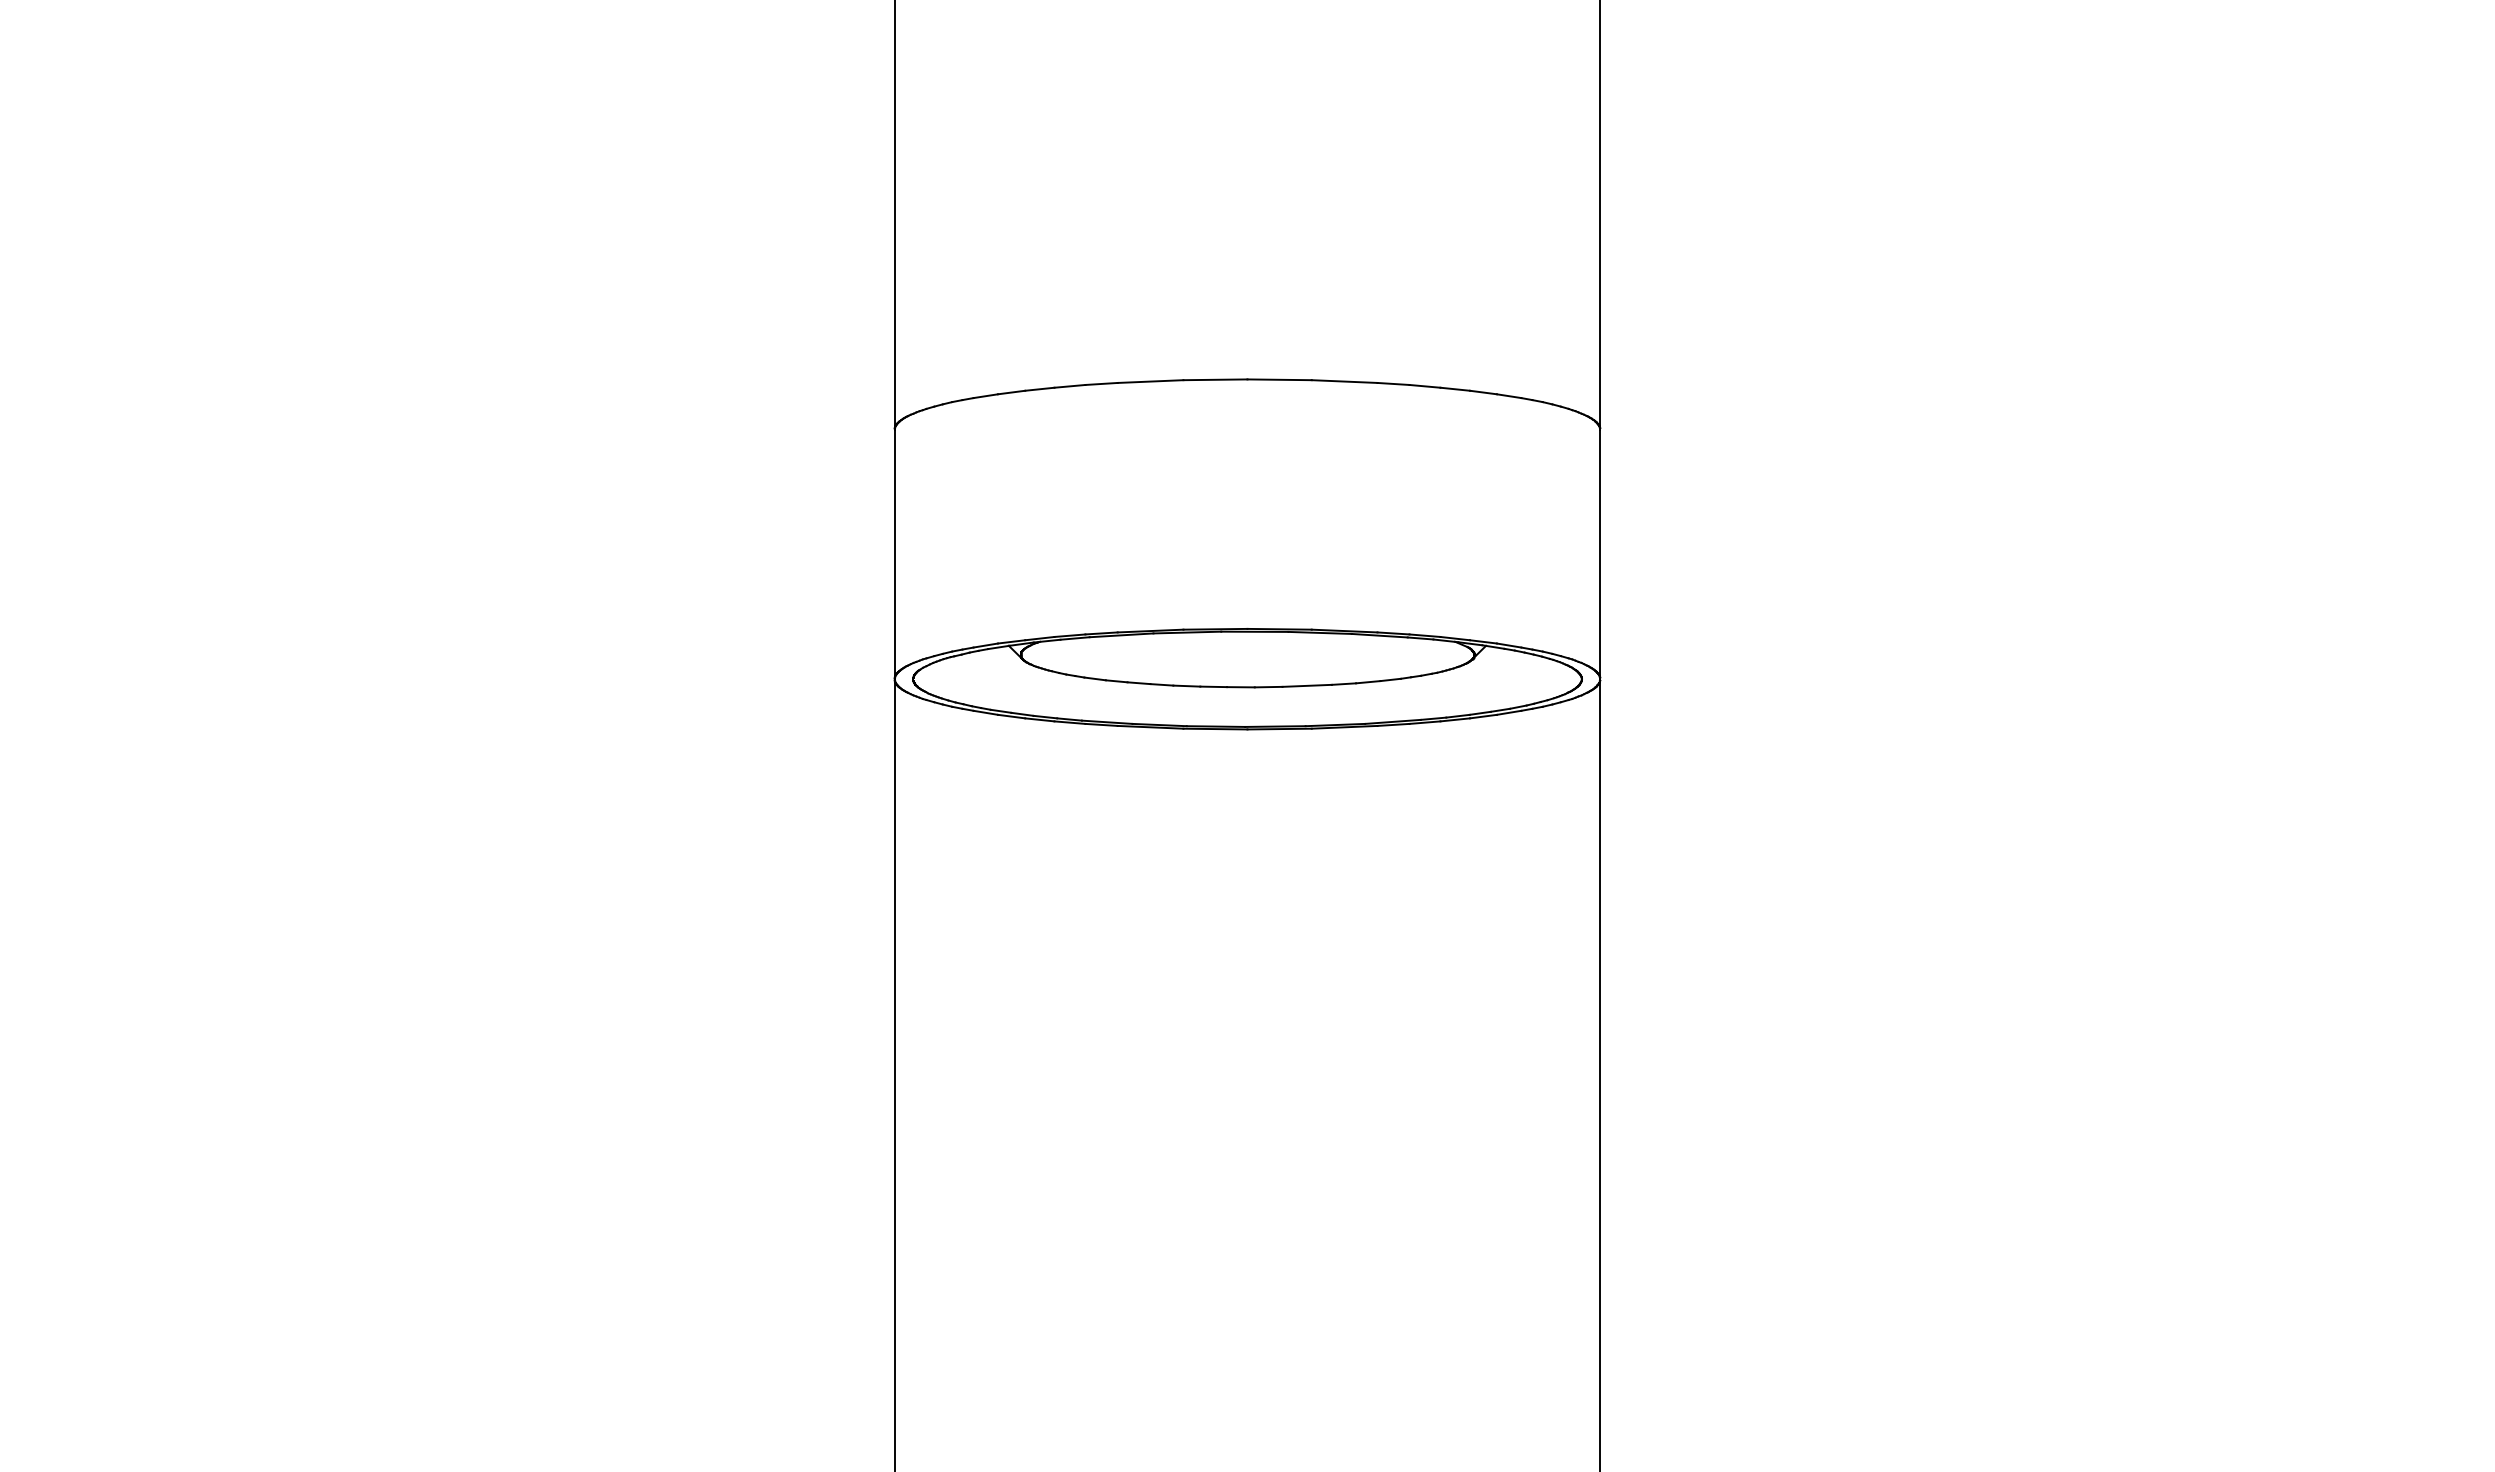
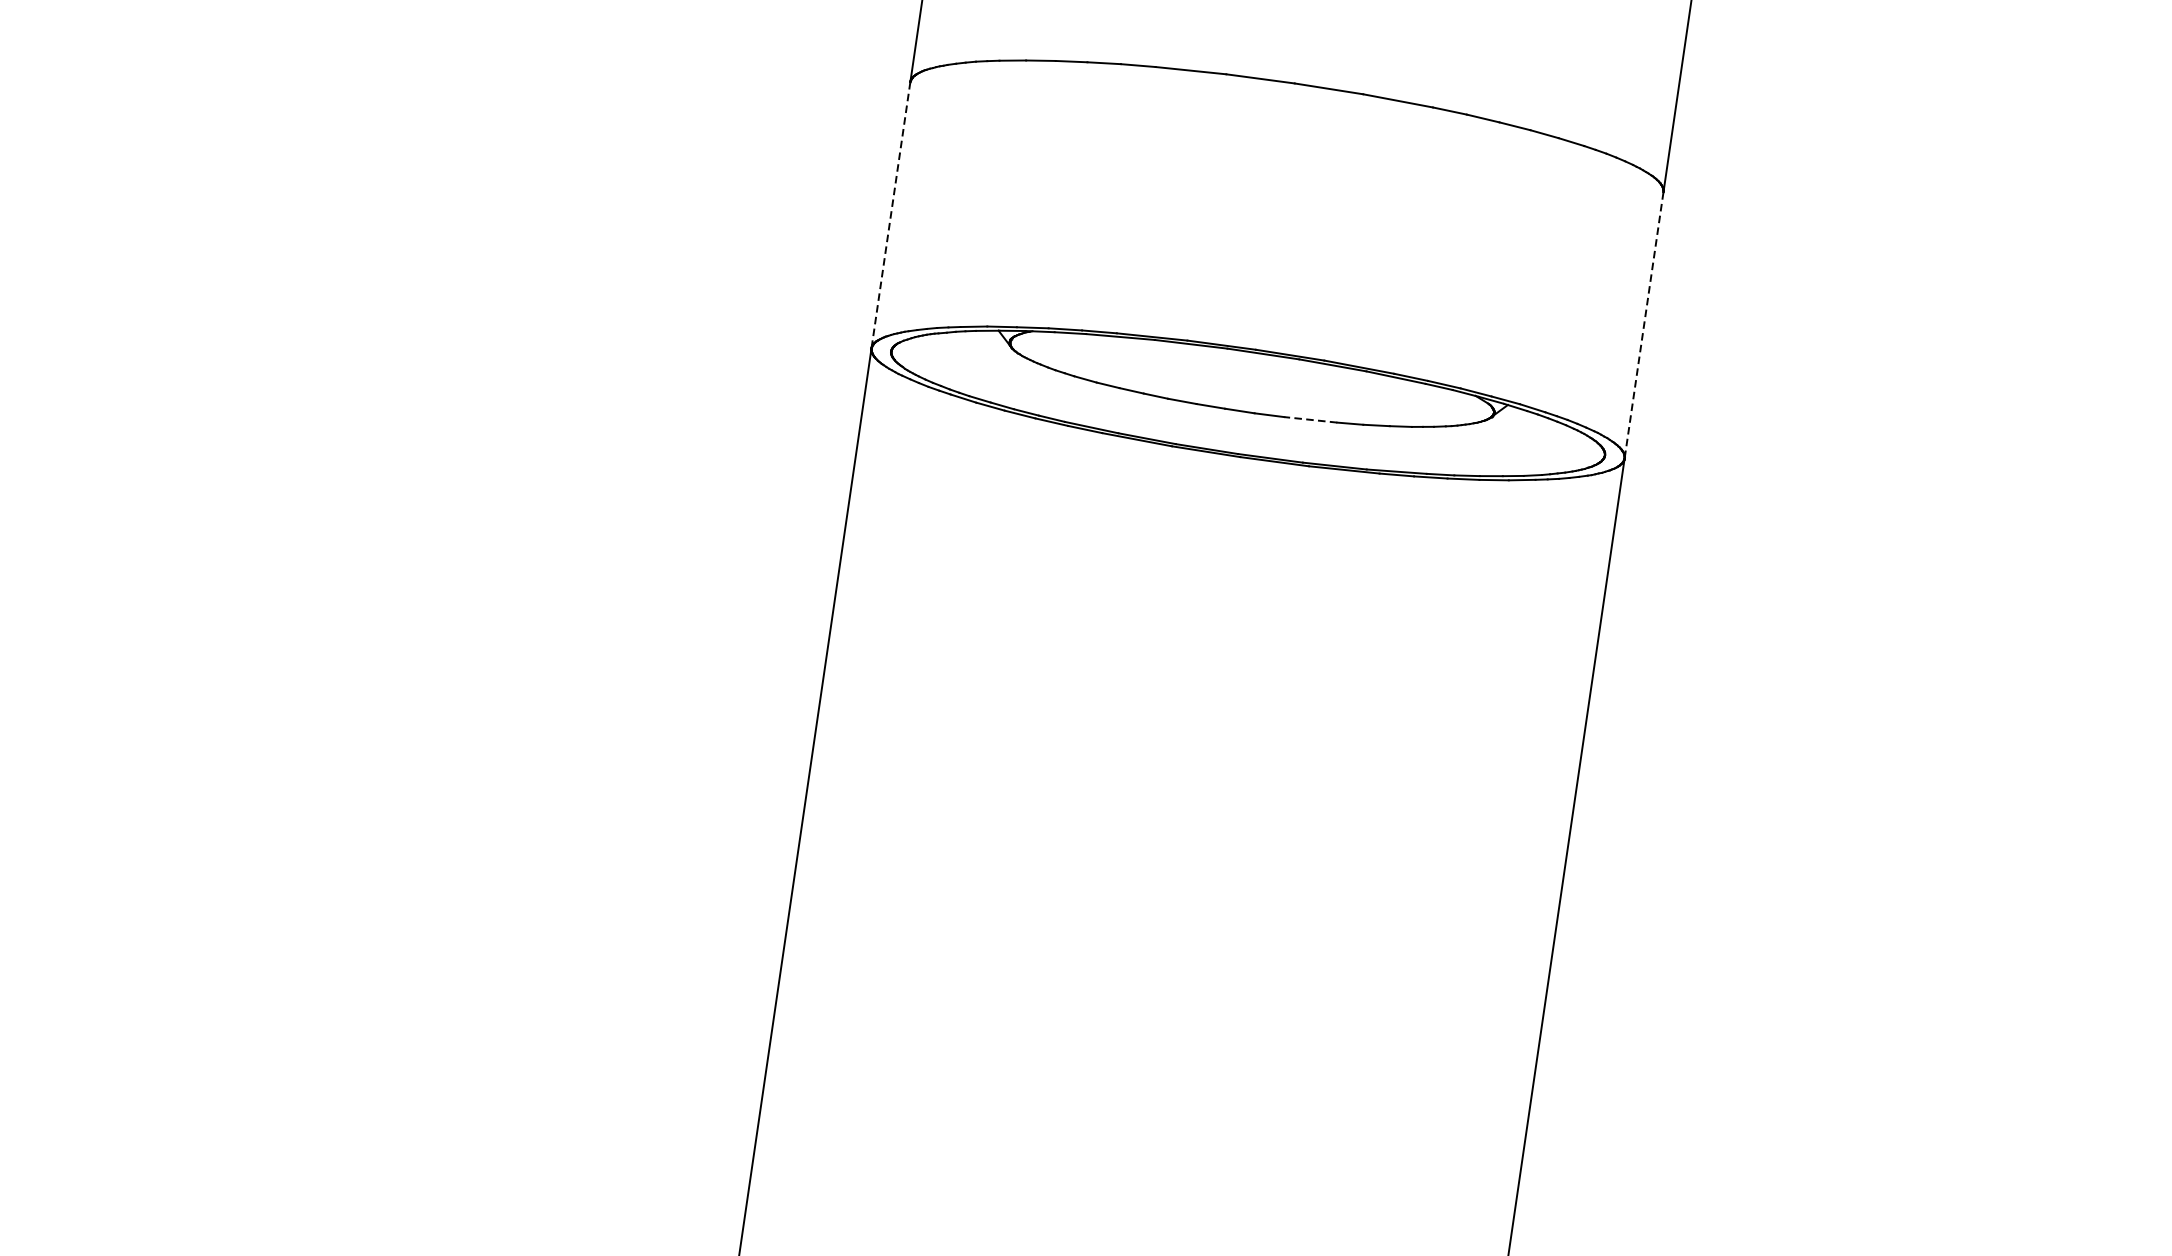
line: (894, 553) -> (890, 214), solid -> dashed
line: (1600, 554) -> (1644, 325), solid -> dashed
line: (1307, 685) -> (1311, 419), solid -> dashed

